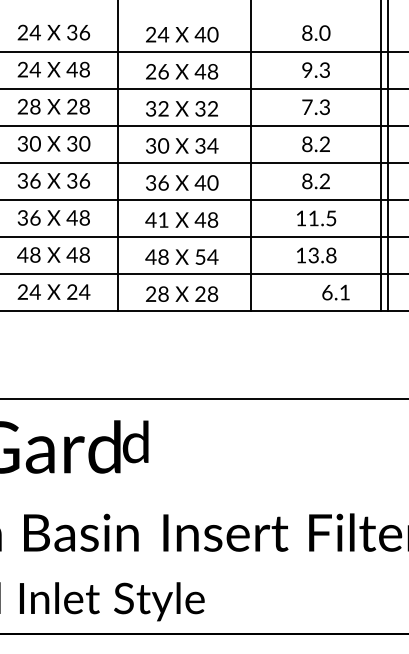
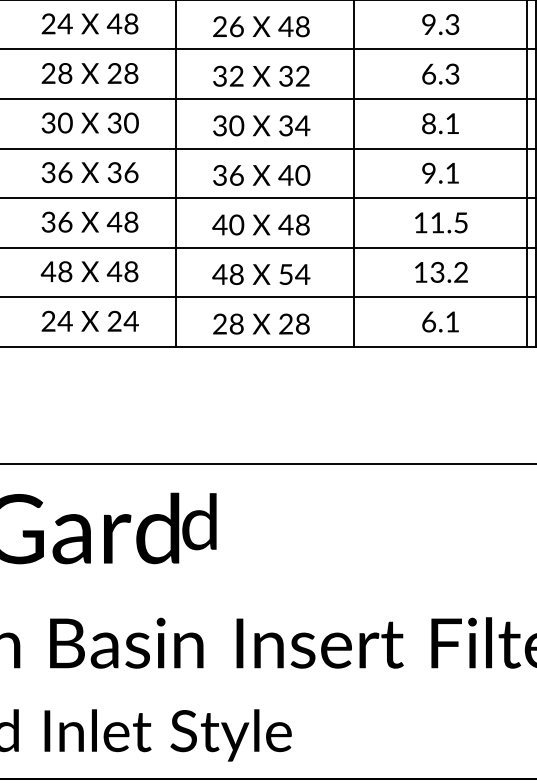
text: (307, 107) -> (429, 74), 7.3 -> 6.3
text: (324, 143) -> (451, 122), 8.2 -> 8.1
text: (315, 181) -> (439, 173), 8.2 -> 9.1
text: (163, 219) -> (236, 224), 41 -> 40
text: (331, 256) -> (461, 273), 13.8 -> 13.2
text: (335, 292) -> (439, 321), moved

